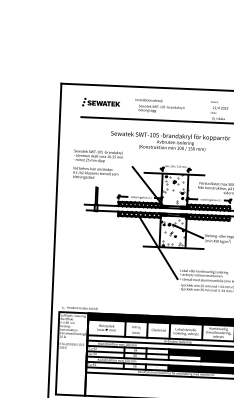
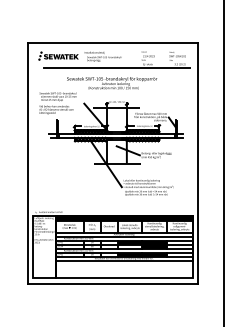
part: (101, 102) -> (58, 55), size x1.4
hatch: (175, 188) -> (117, 118), removed
hatch: (172, 231) -> (116, 151), removed

